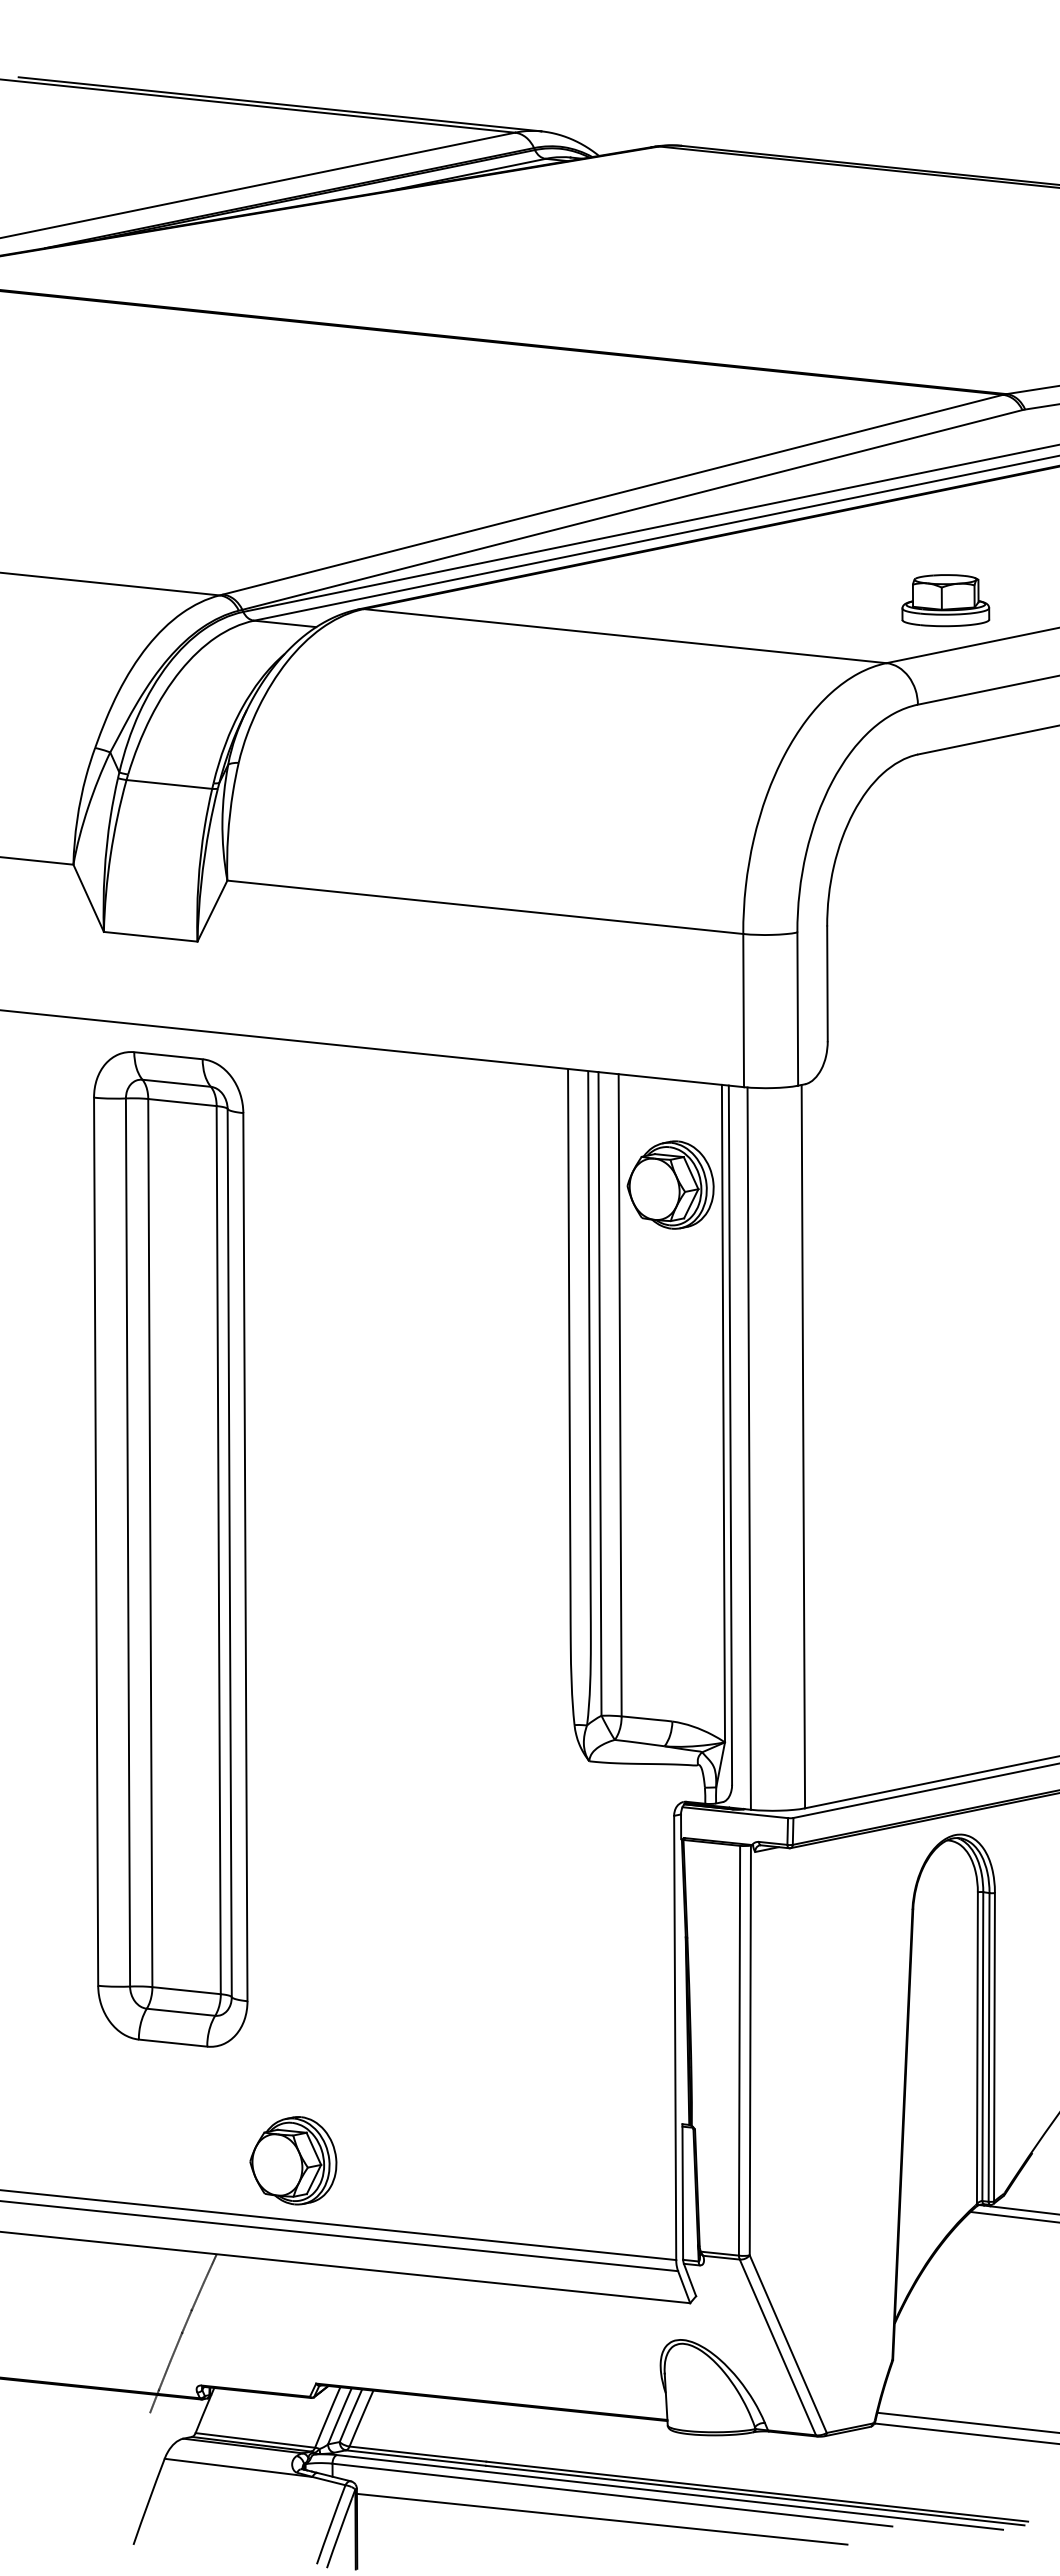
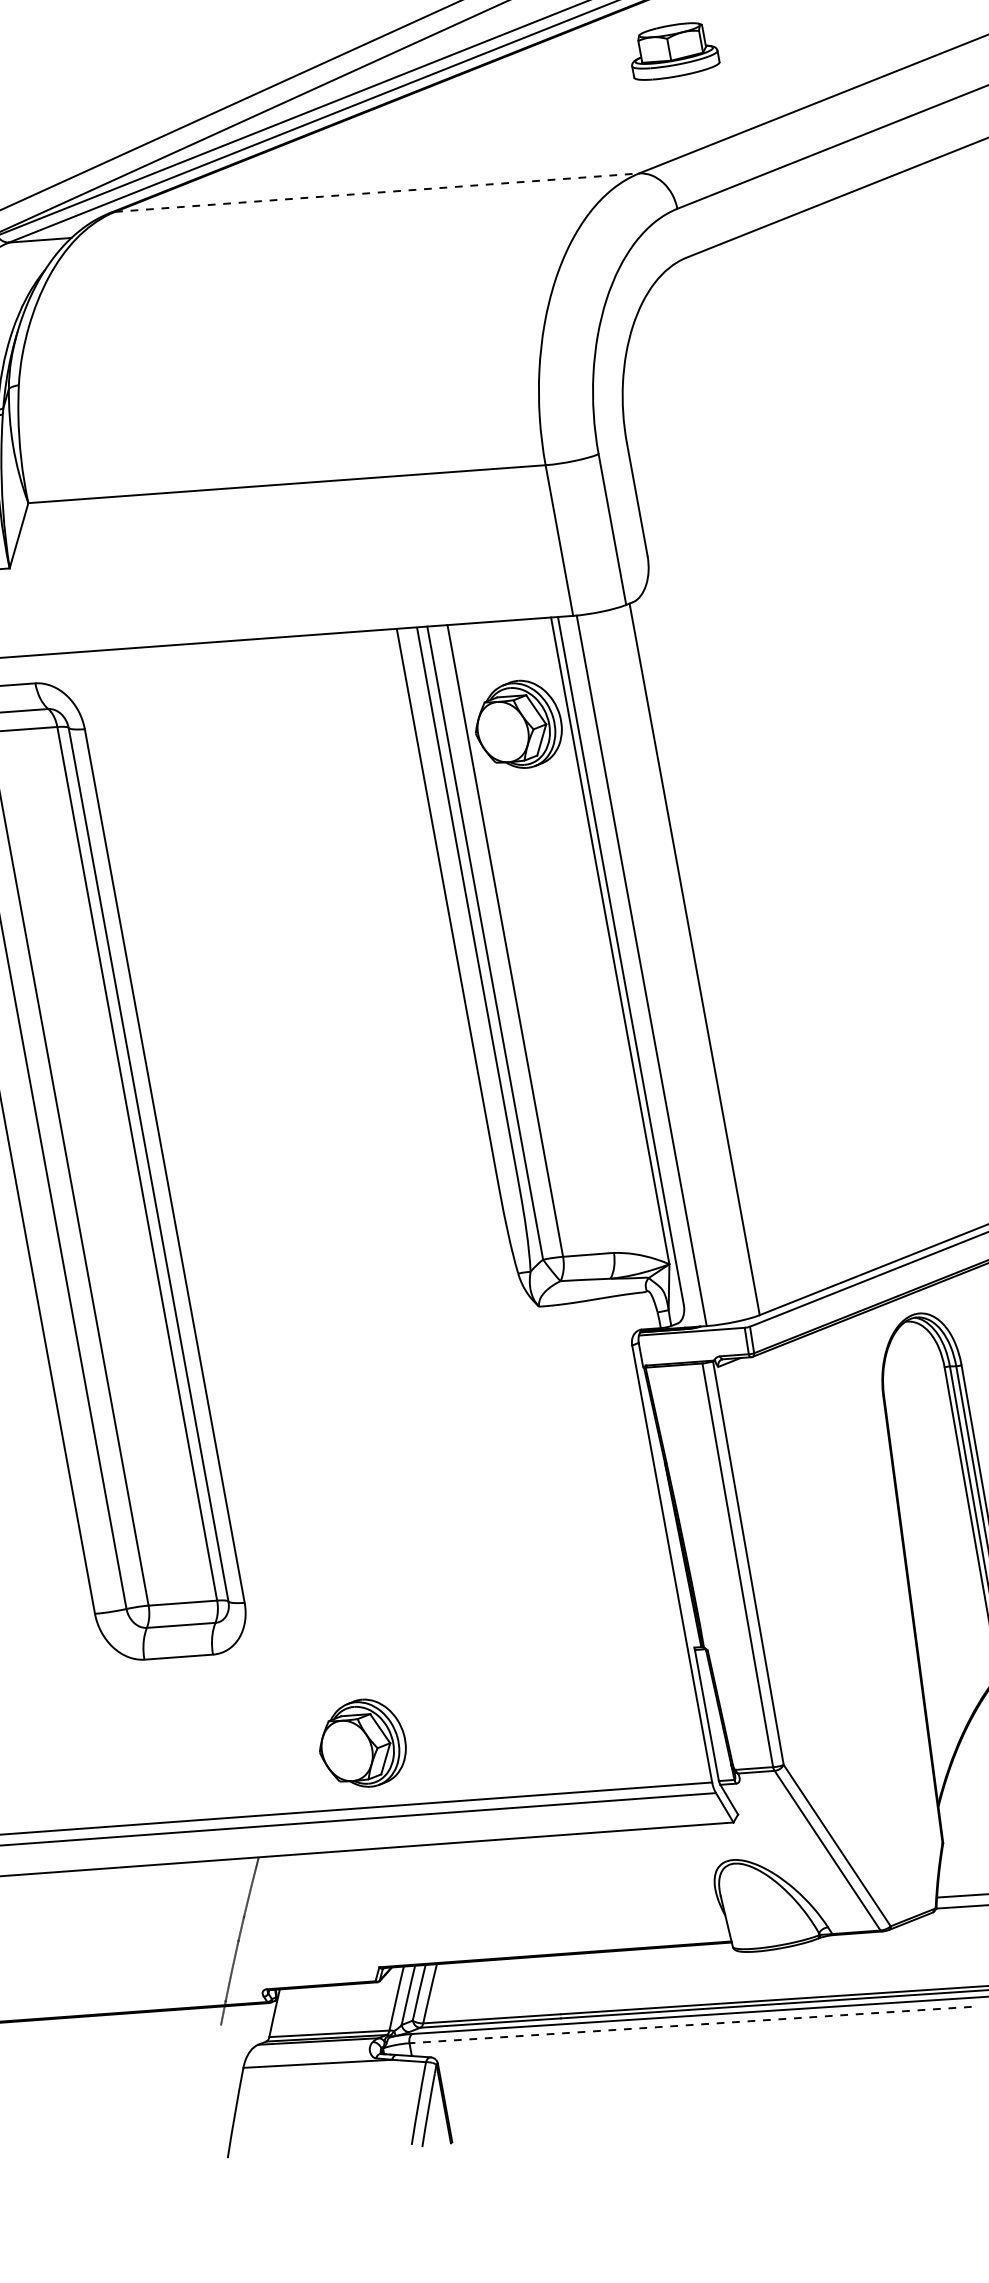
part: (945, 600) -> (673, 50), moved
line: (625, 636) -> (377, 192), solid -> dashed
part: (293, 2160) -> (362, 1743), moved
line: (612, 2495) -> (690, 2025), solid -> dashed
line: (601, 2518) -> (683, 2050), removed

